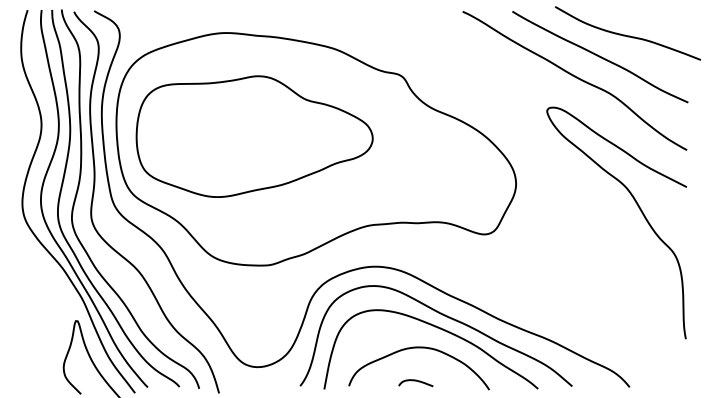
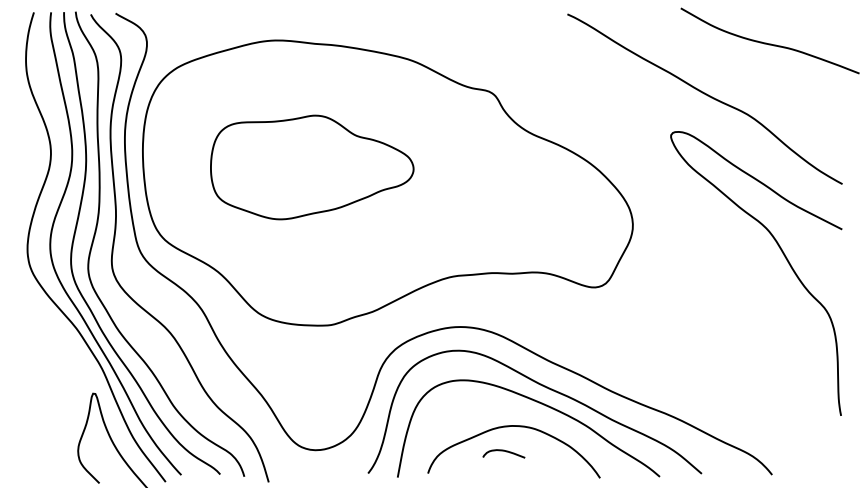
curve: (600, 57) -> (736, 70), removed
part: (254, 136) -> (312, 167), size x0.7
curve: (415, 381) -> (503, 451), moved

